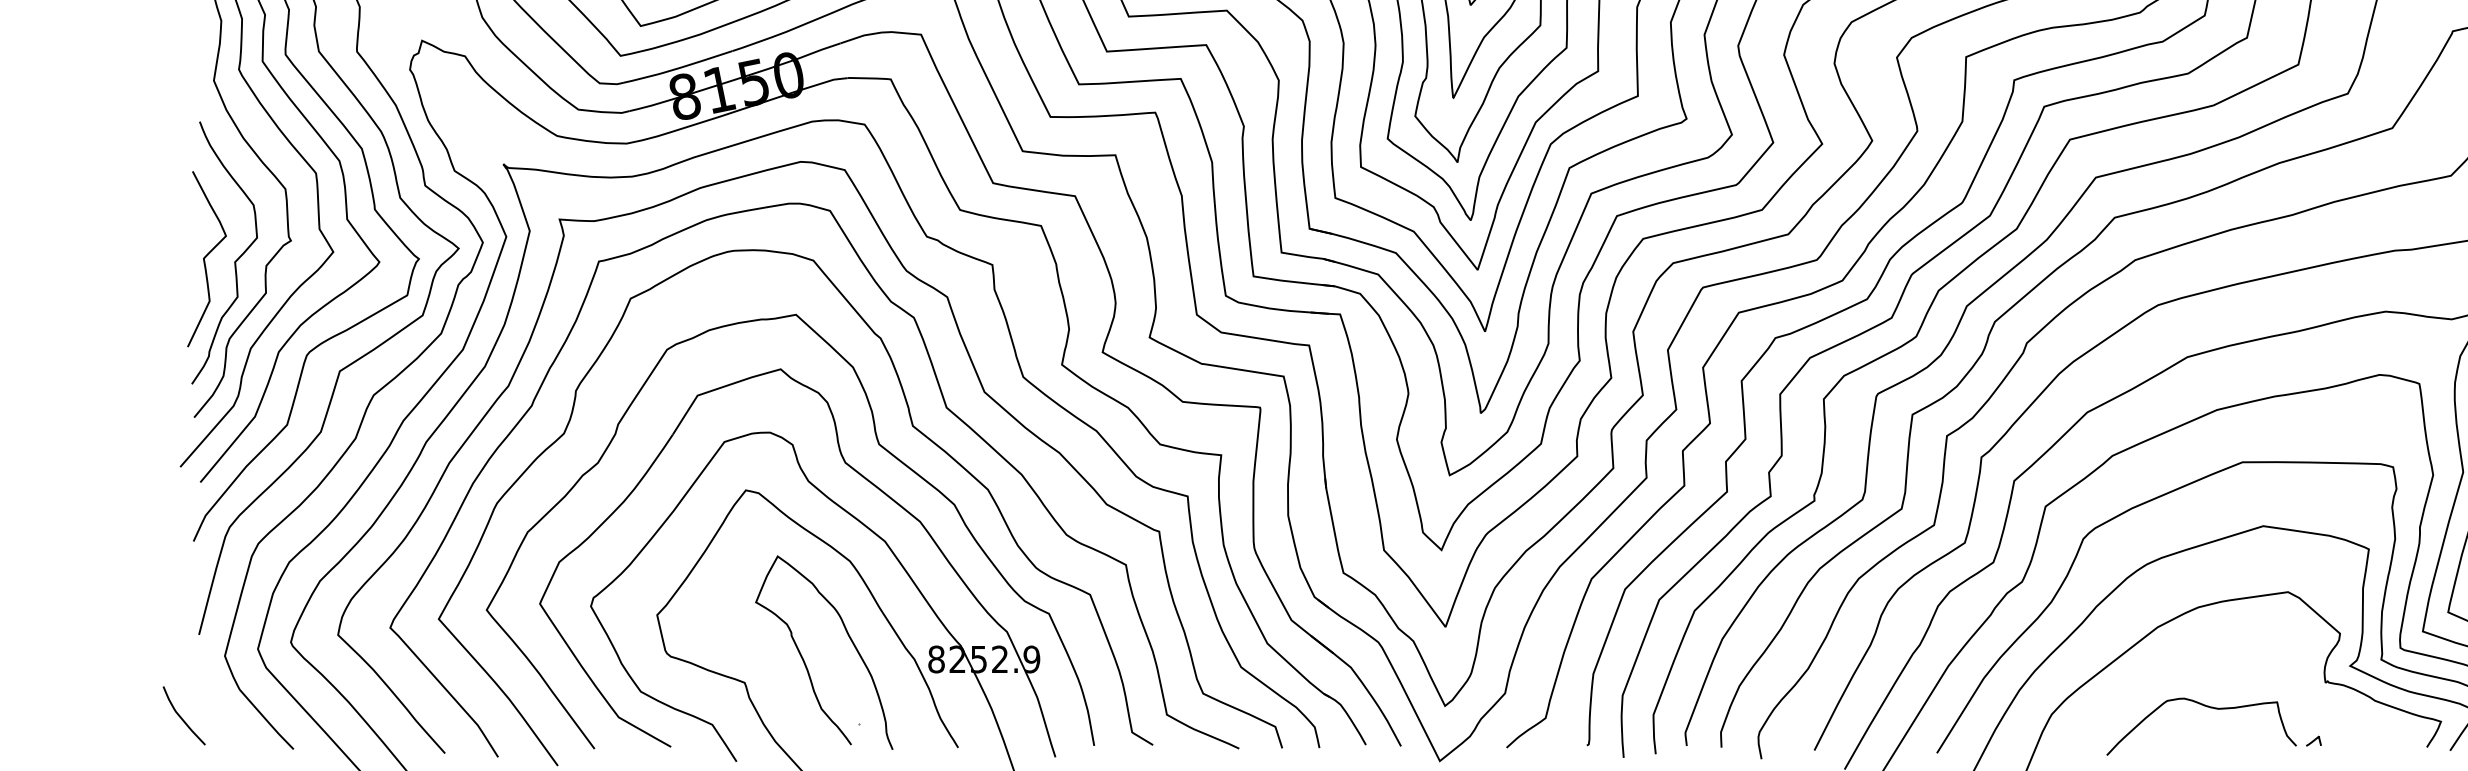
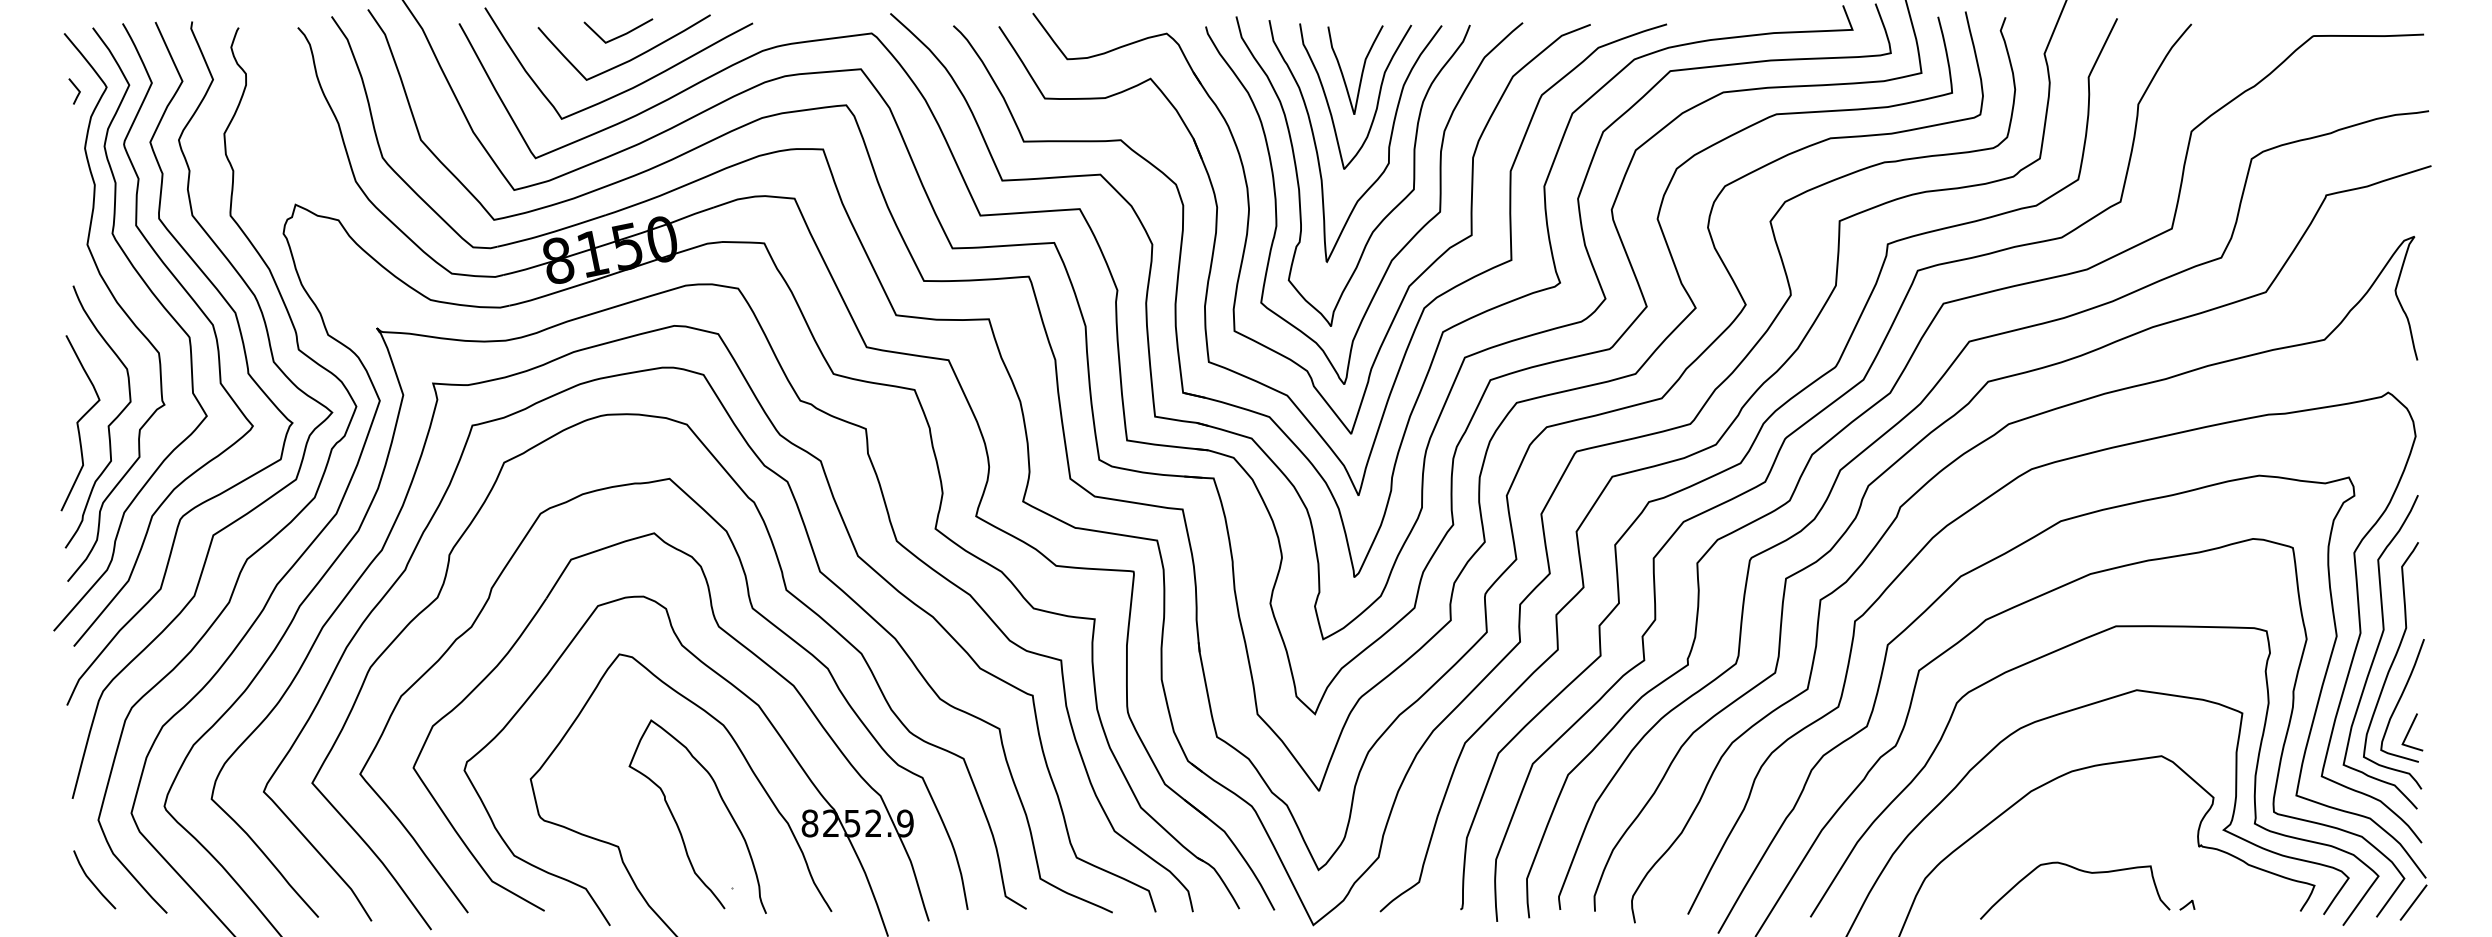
curve: (182, 717) -> (92, 881), moved

